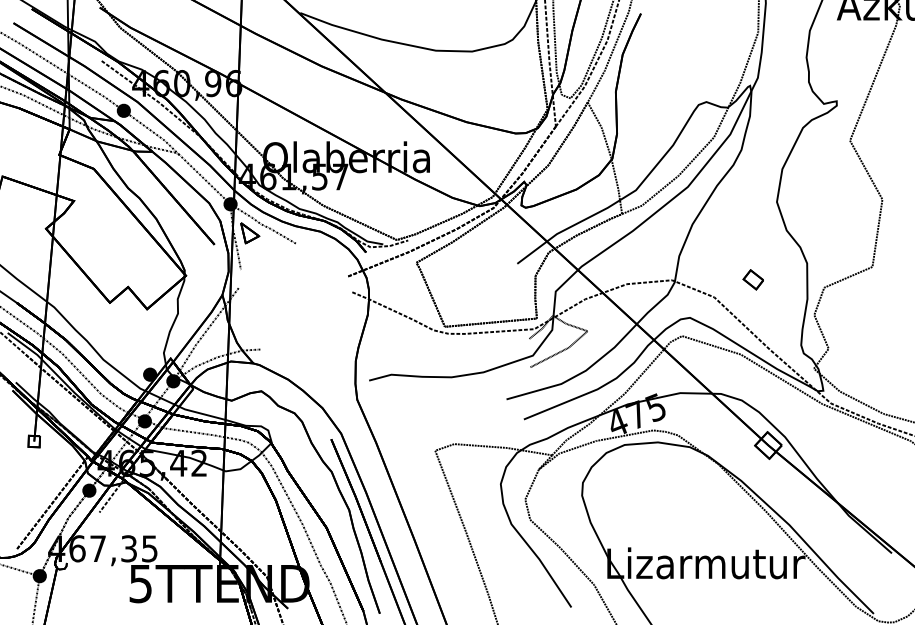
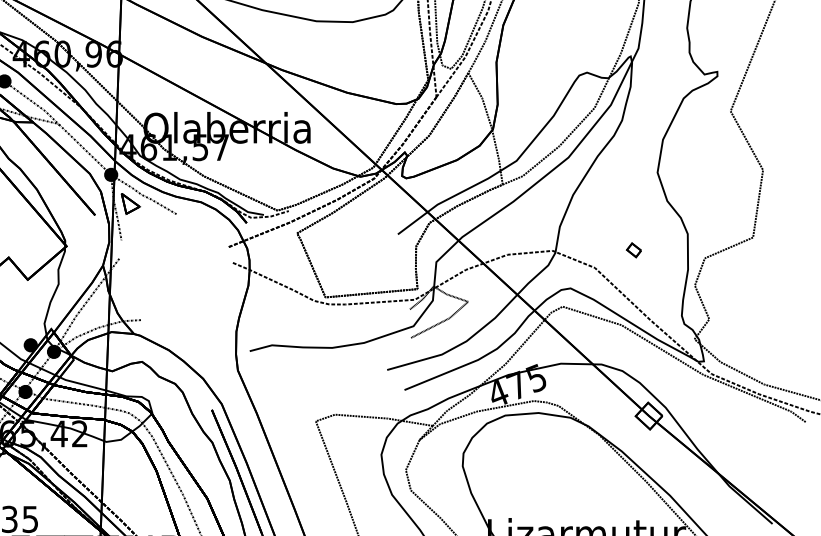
part: (753, 279) -> (634, 250), size x0.71

